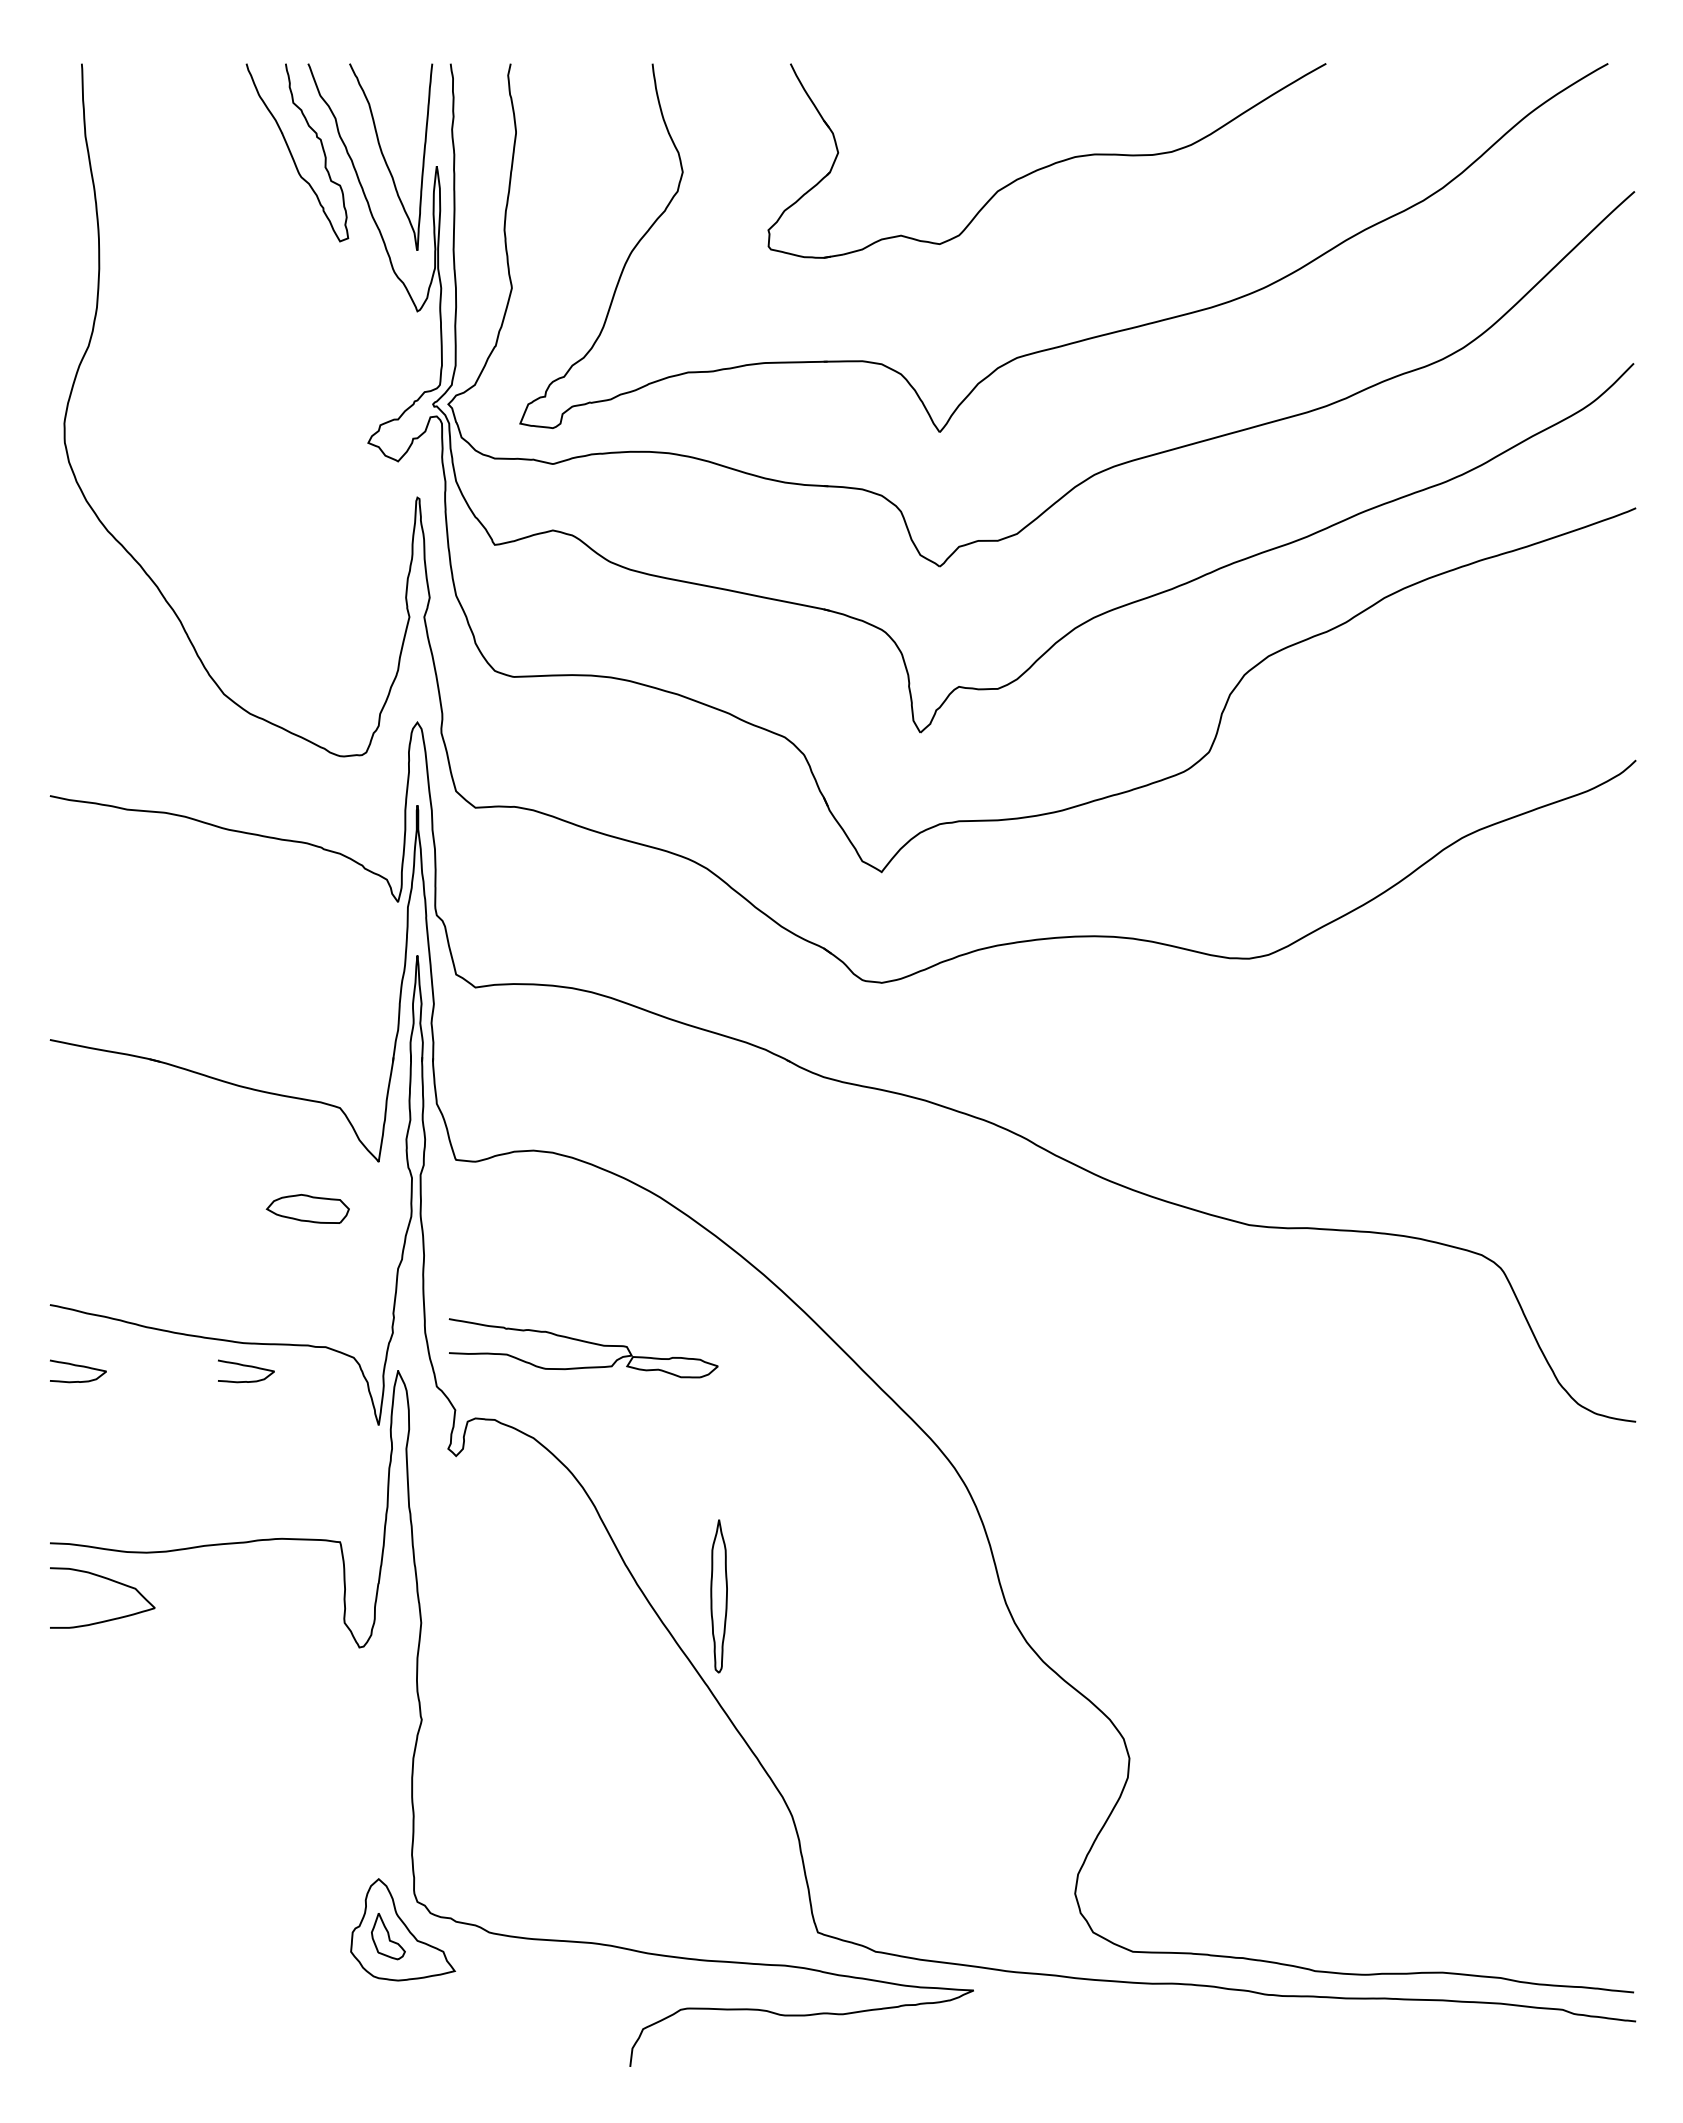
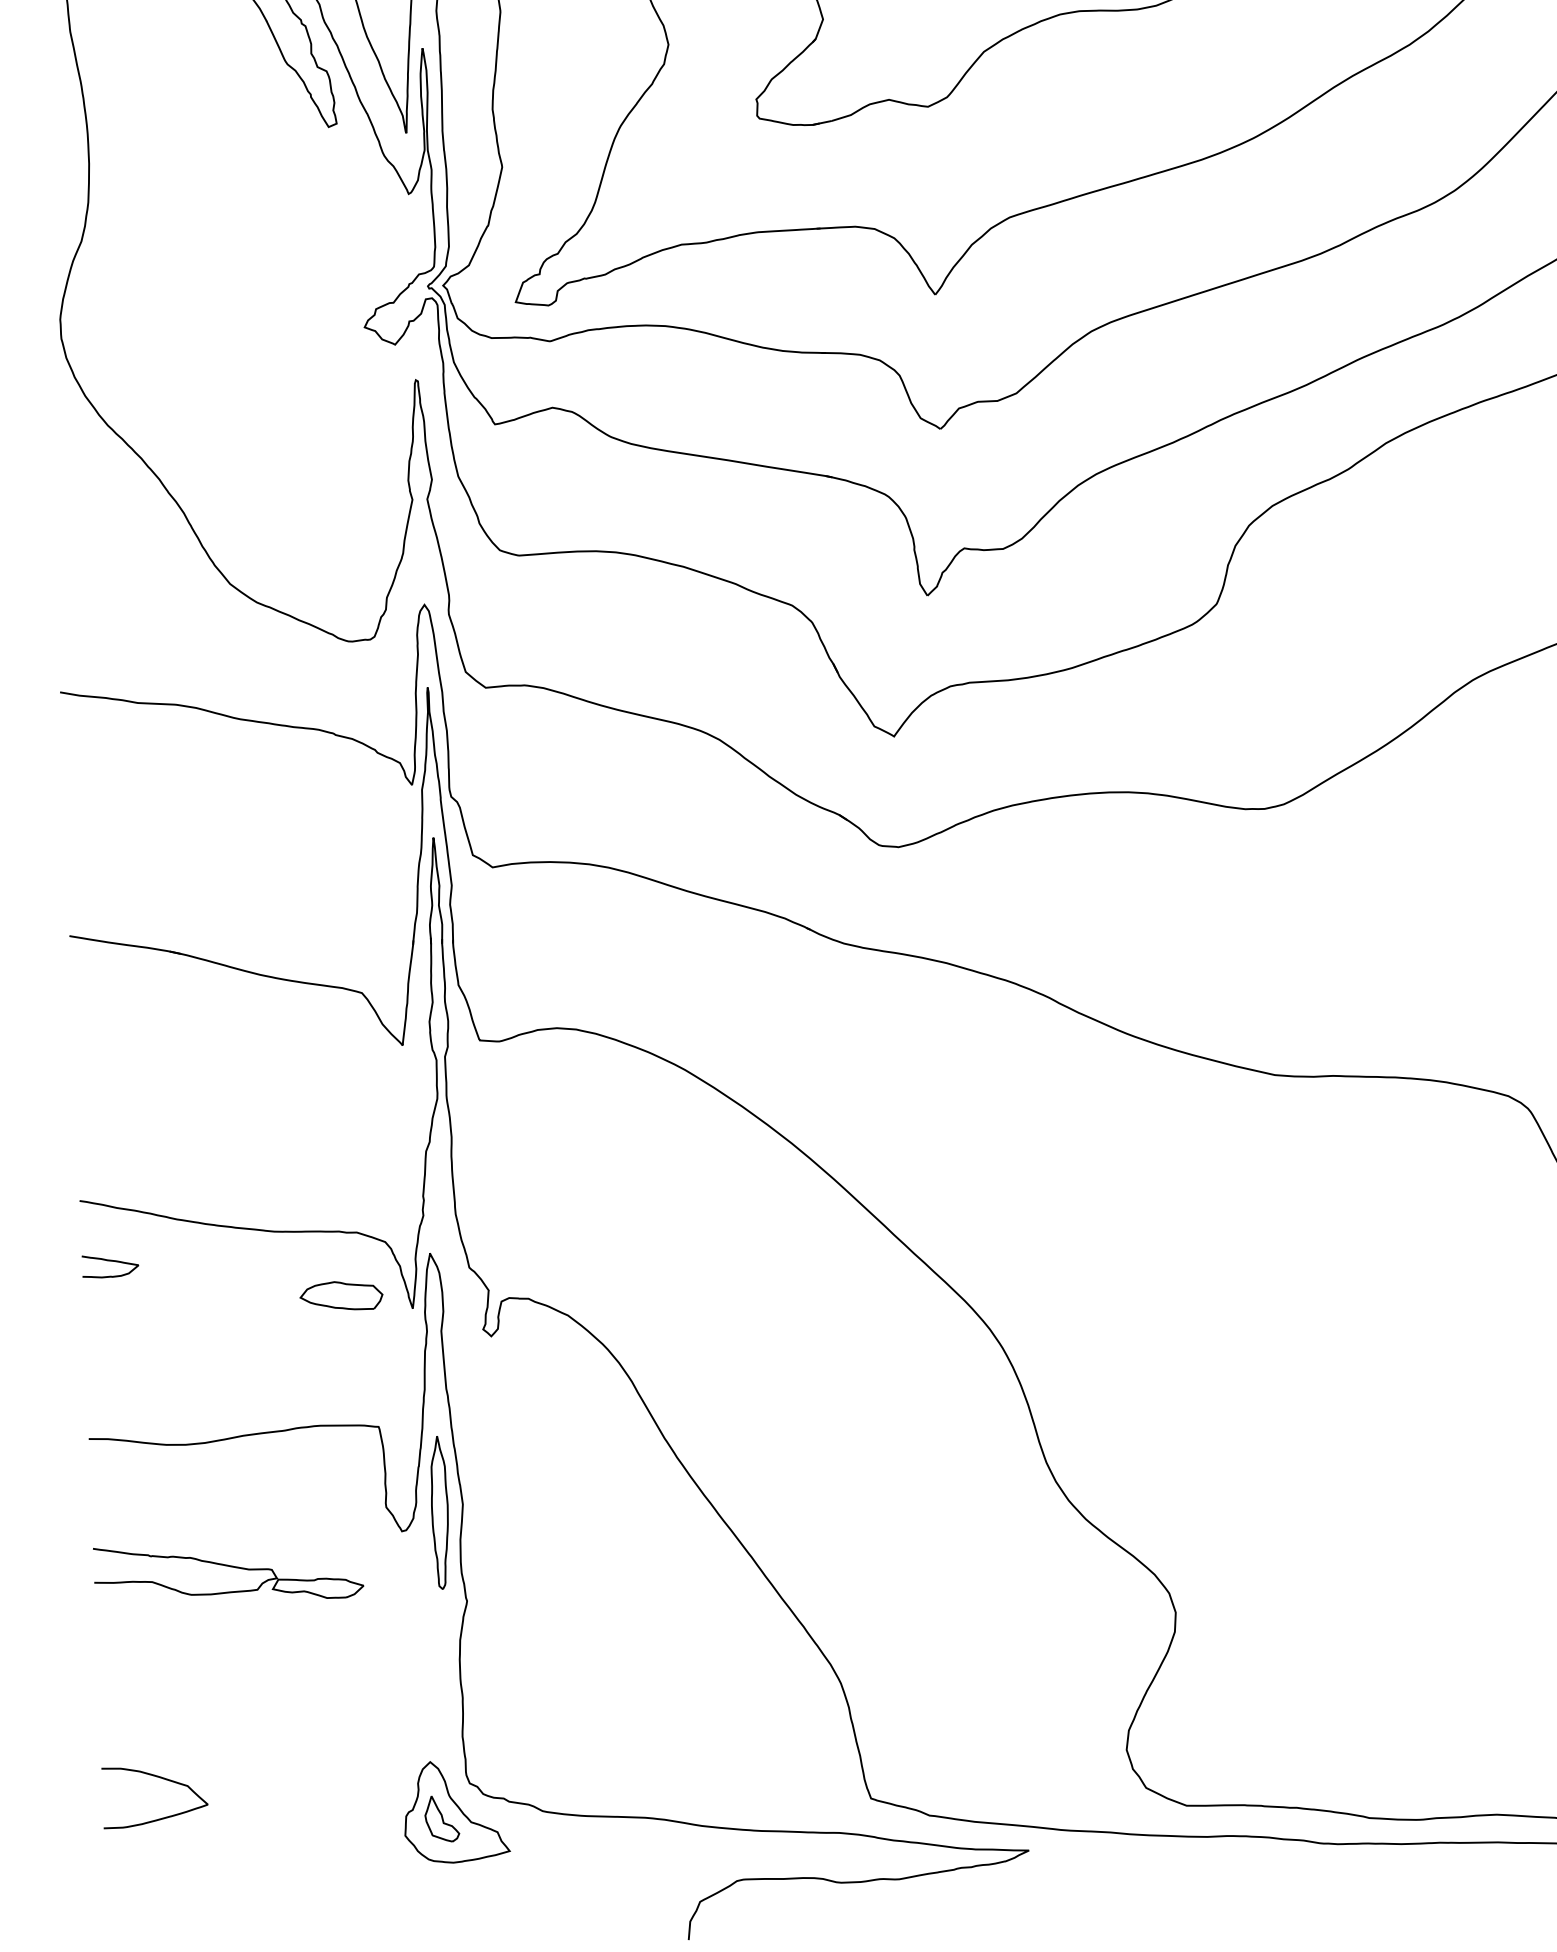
part: (307, 1208) -> (341, 1295), moved
part: (583, 1348) -> (228, 1573), moved
curve: (246, 1366) -> (278, 1254), removed
curve: (111, 1581) -> (163, 1779), moved
part: (718, 1596) -> (439, 1512), moved

